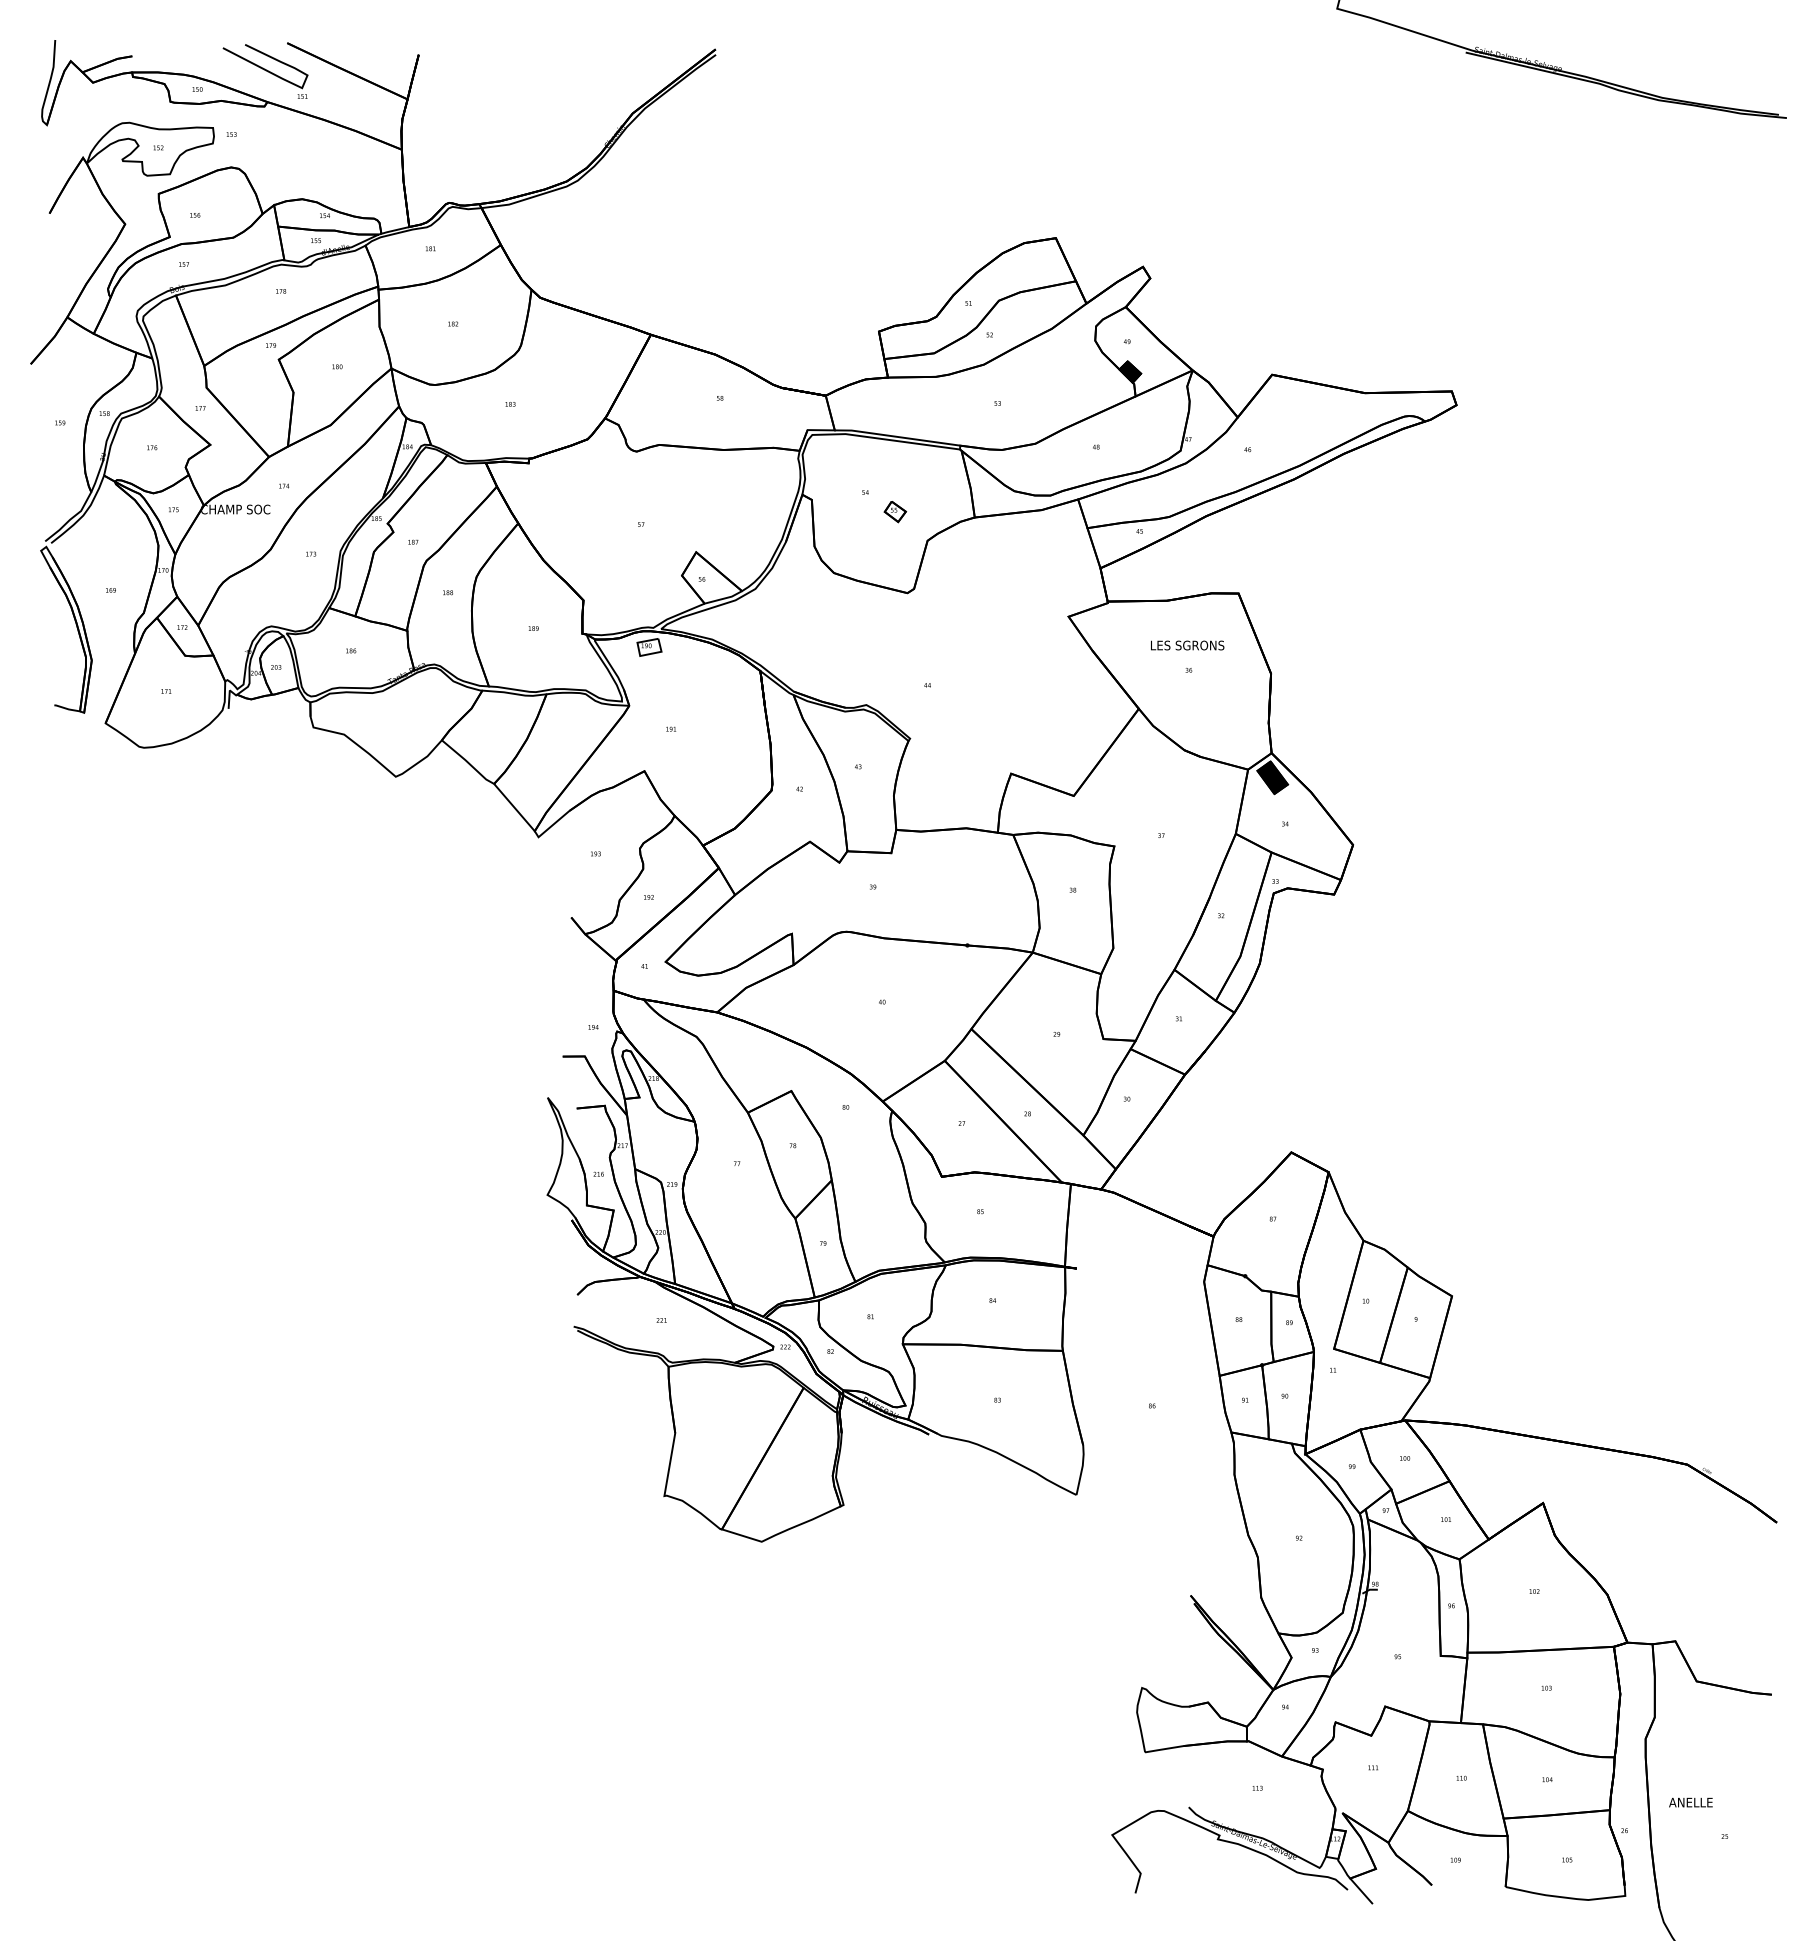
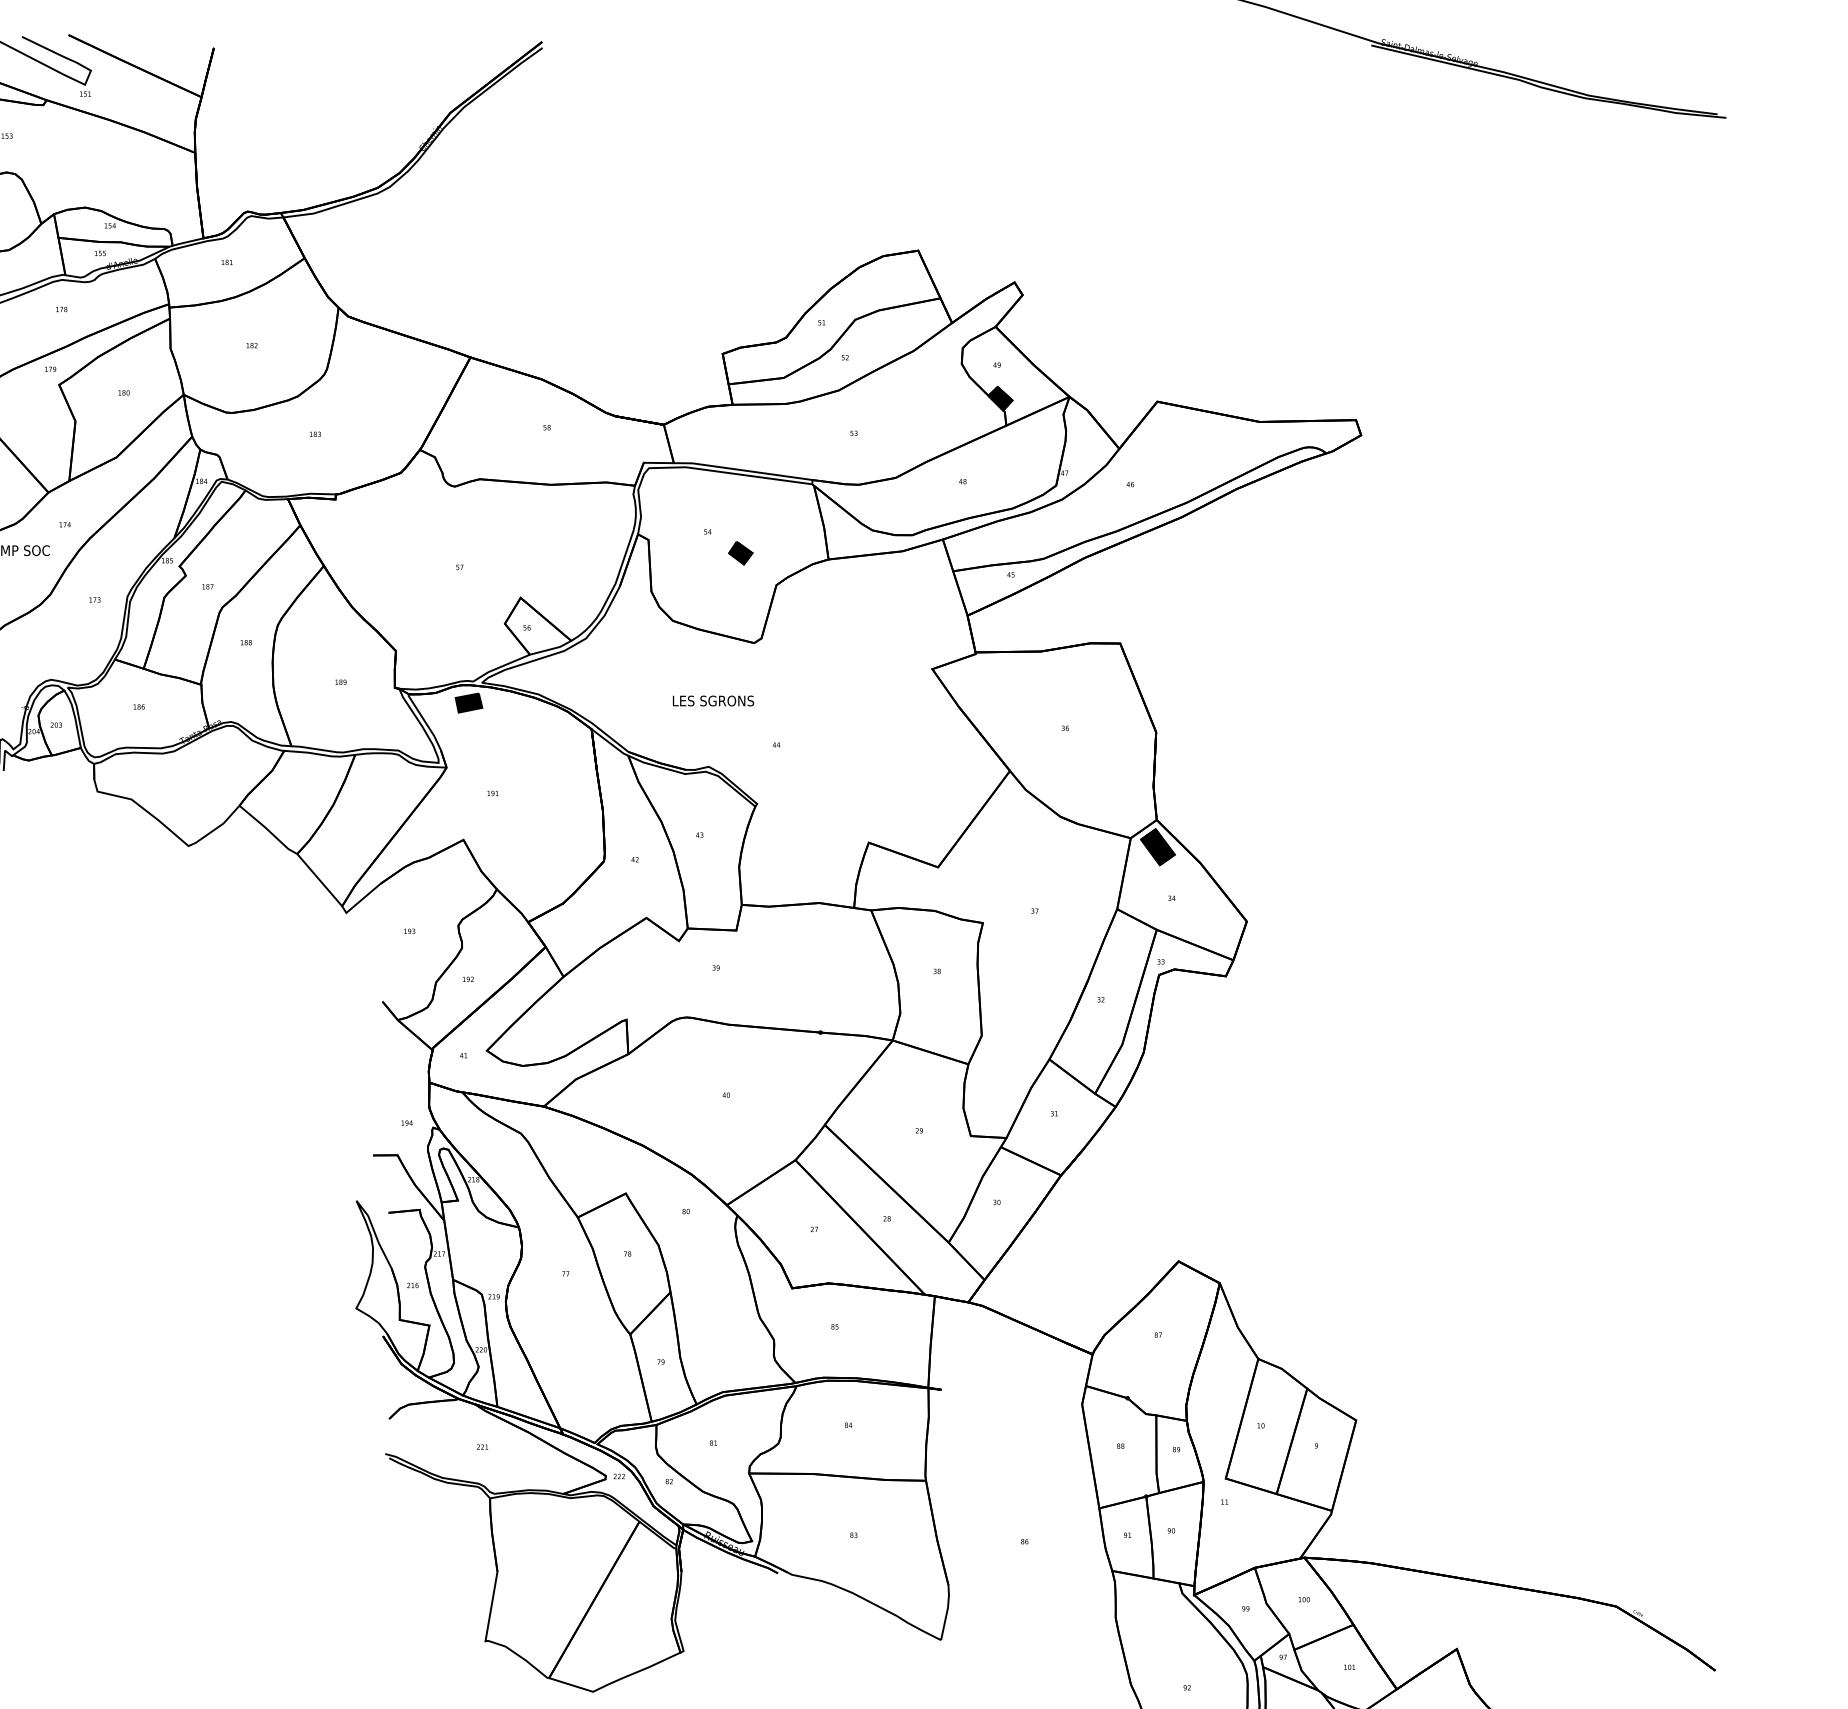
fill: (894, 511) -> (739, 552), added
text: (1187, 645) -> (713, 700), moved
fill: (649, 647) -> (469, 703), added

